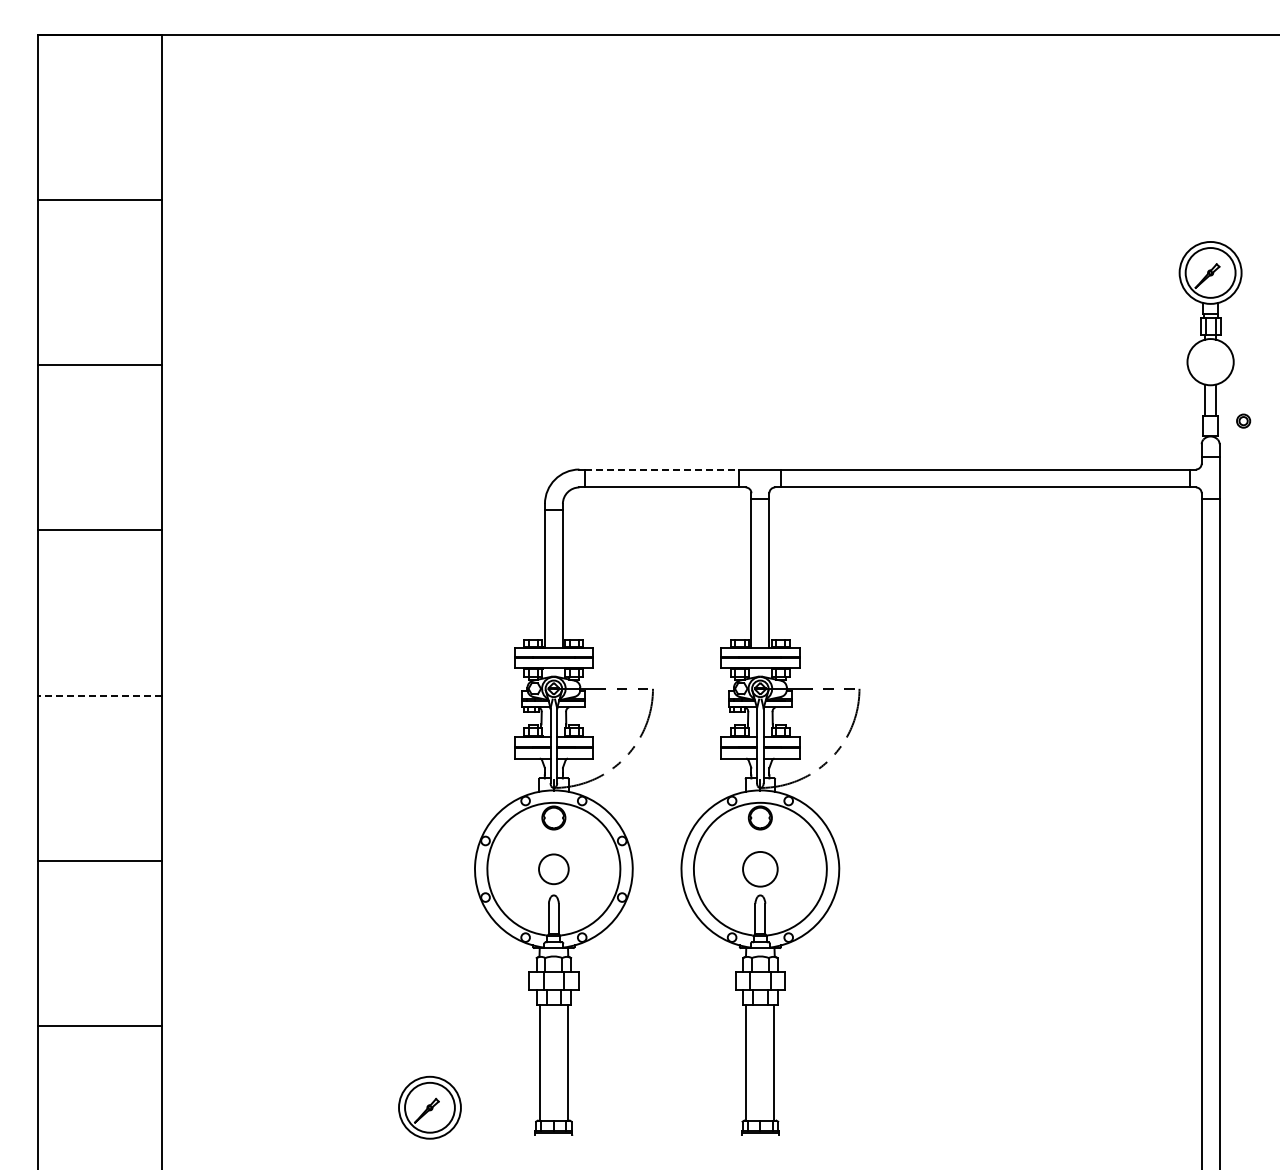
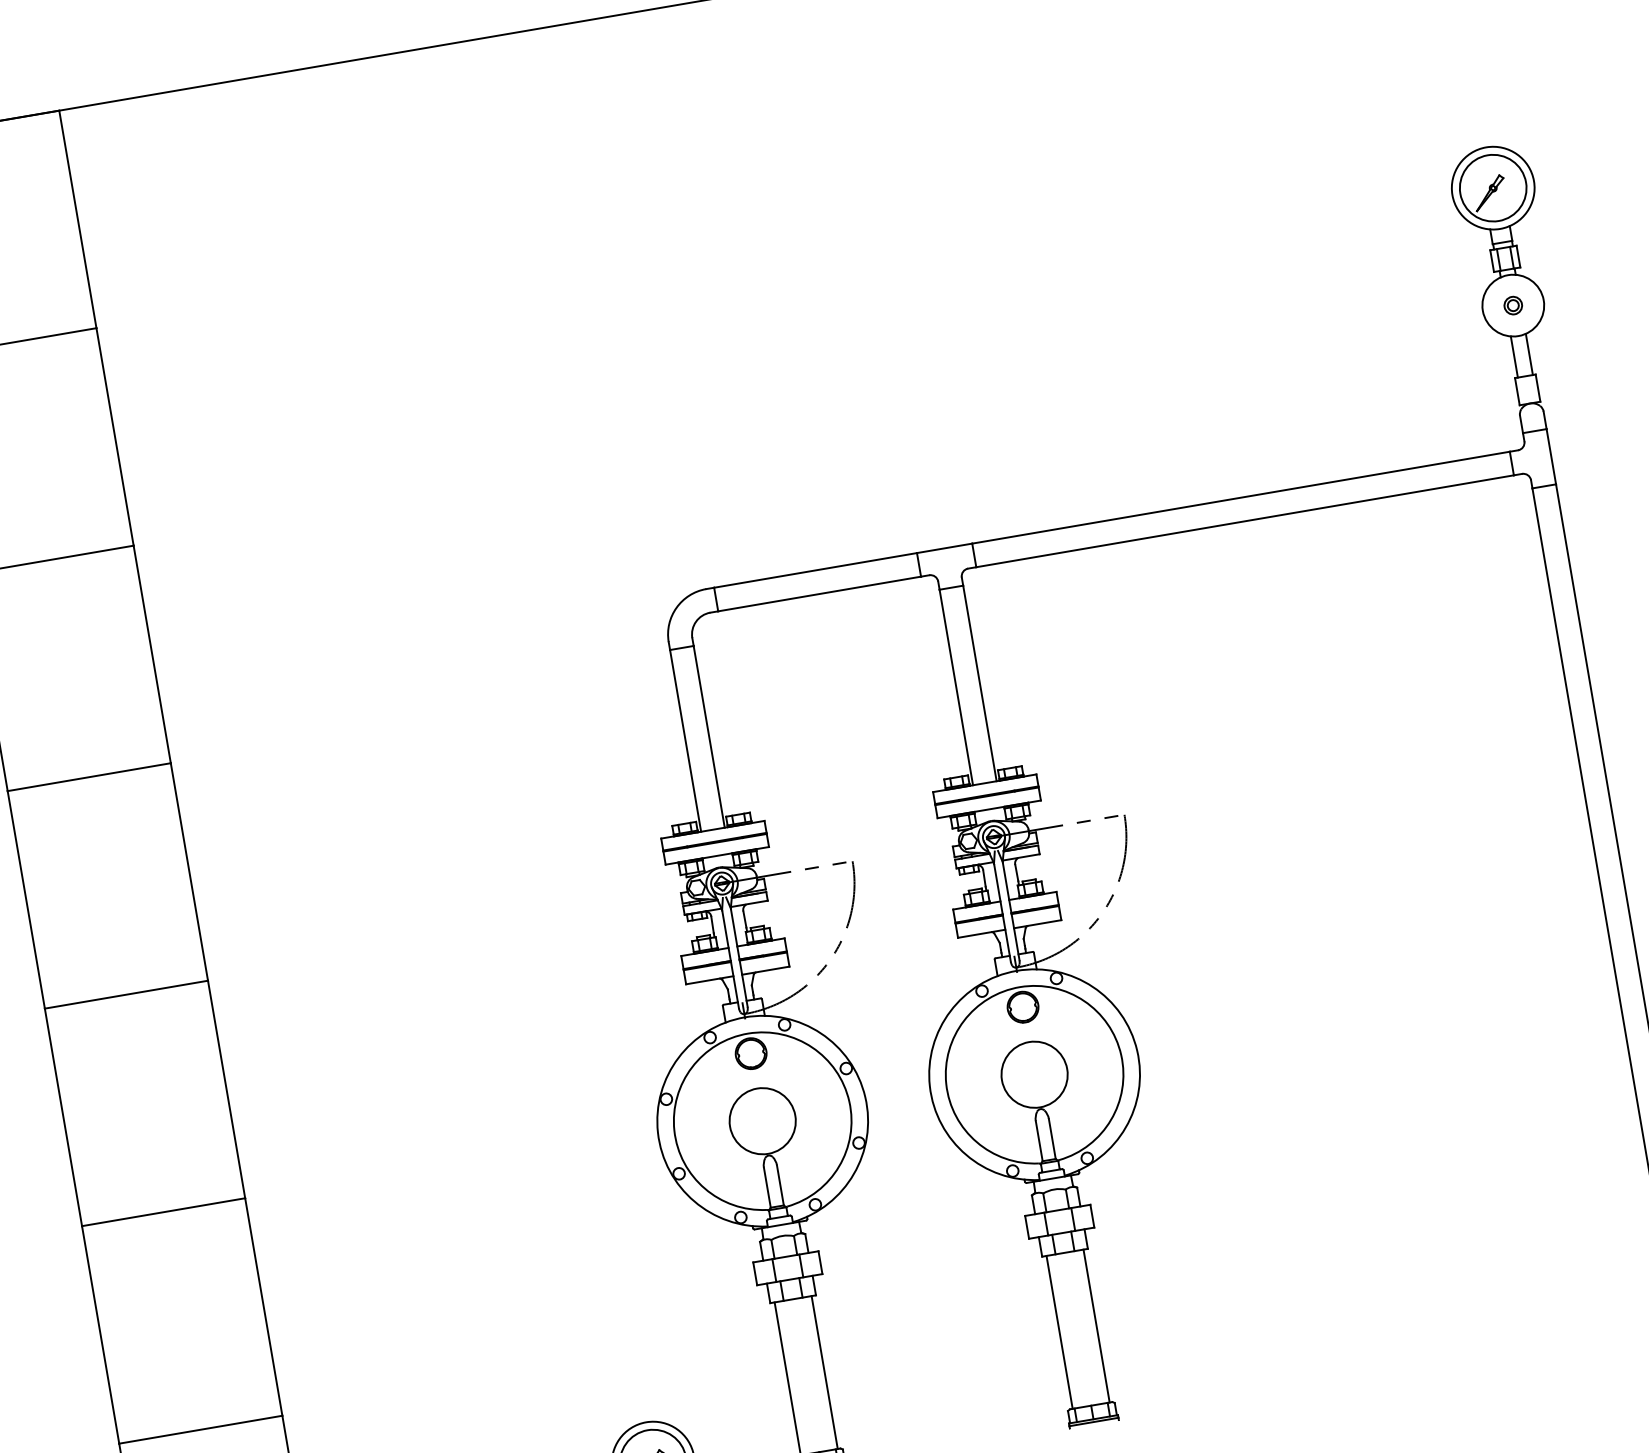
part: (1243, 420) -> (1512, 304), moved
line: (662, 469) -> (815, 570), dashed -> solid
line: (100, 695) -> (126, 994), dashed -> solid
circle: (553, 869) -> (762, 1121), size x1.67
circle: (760, 869) -> (1034, 1074), size x1.43

